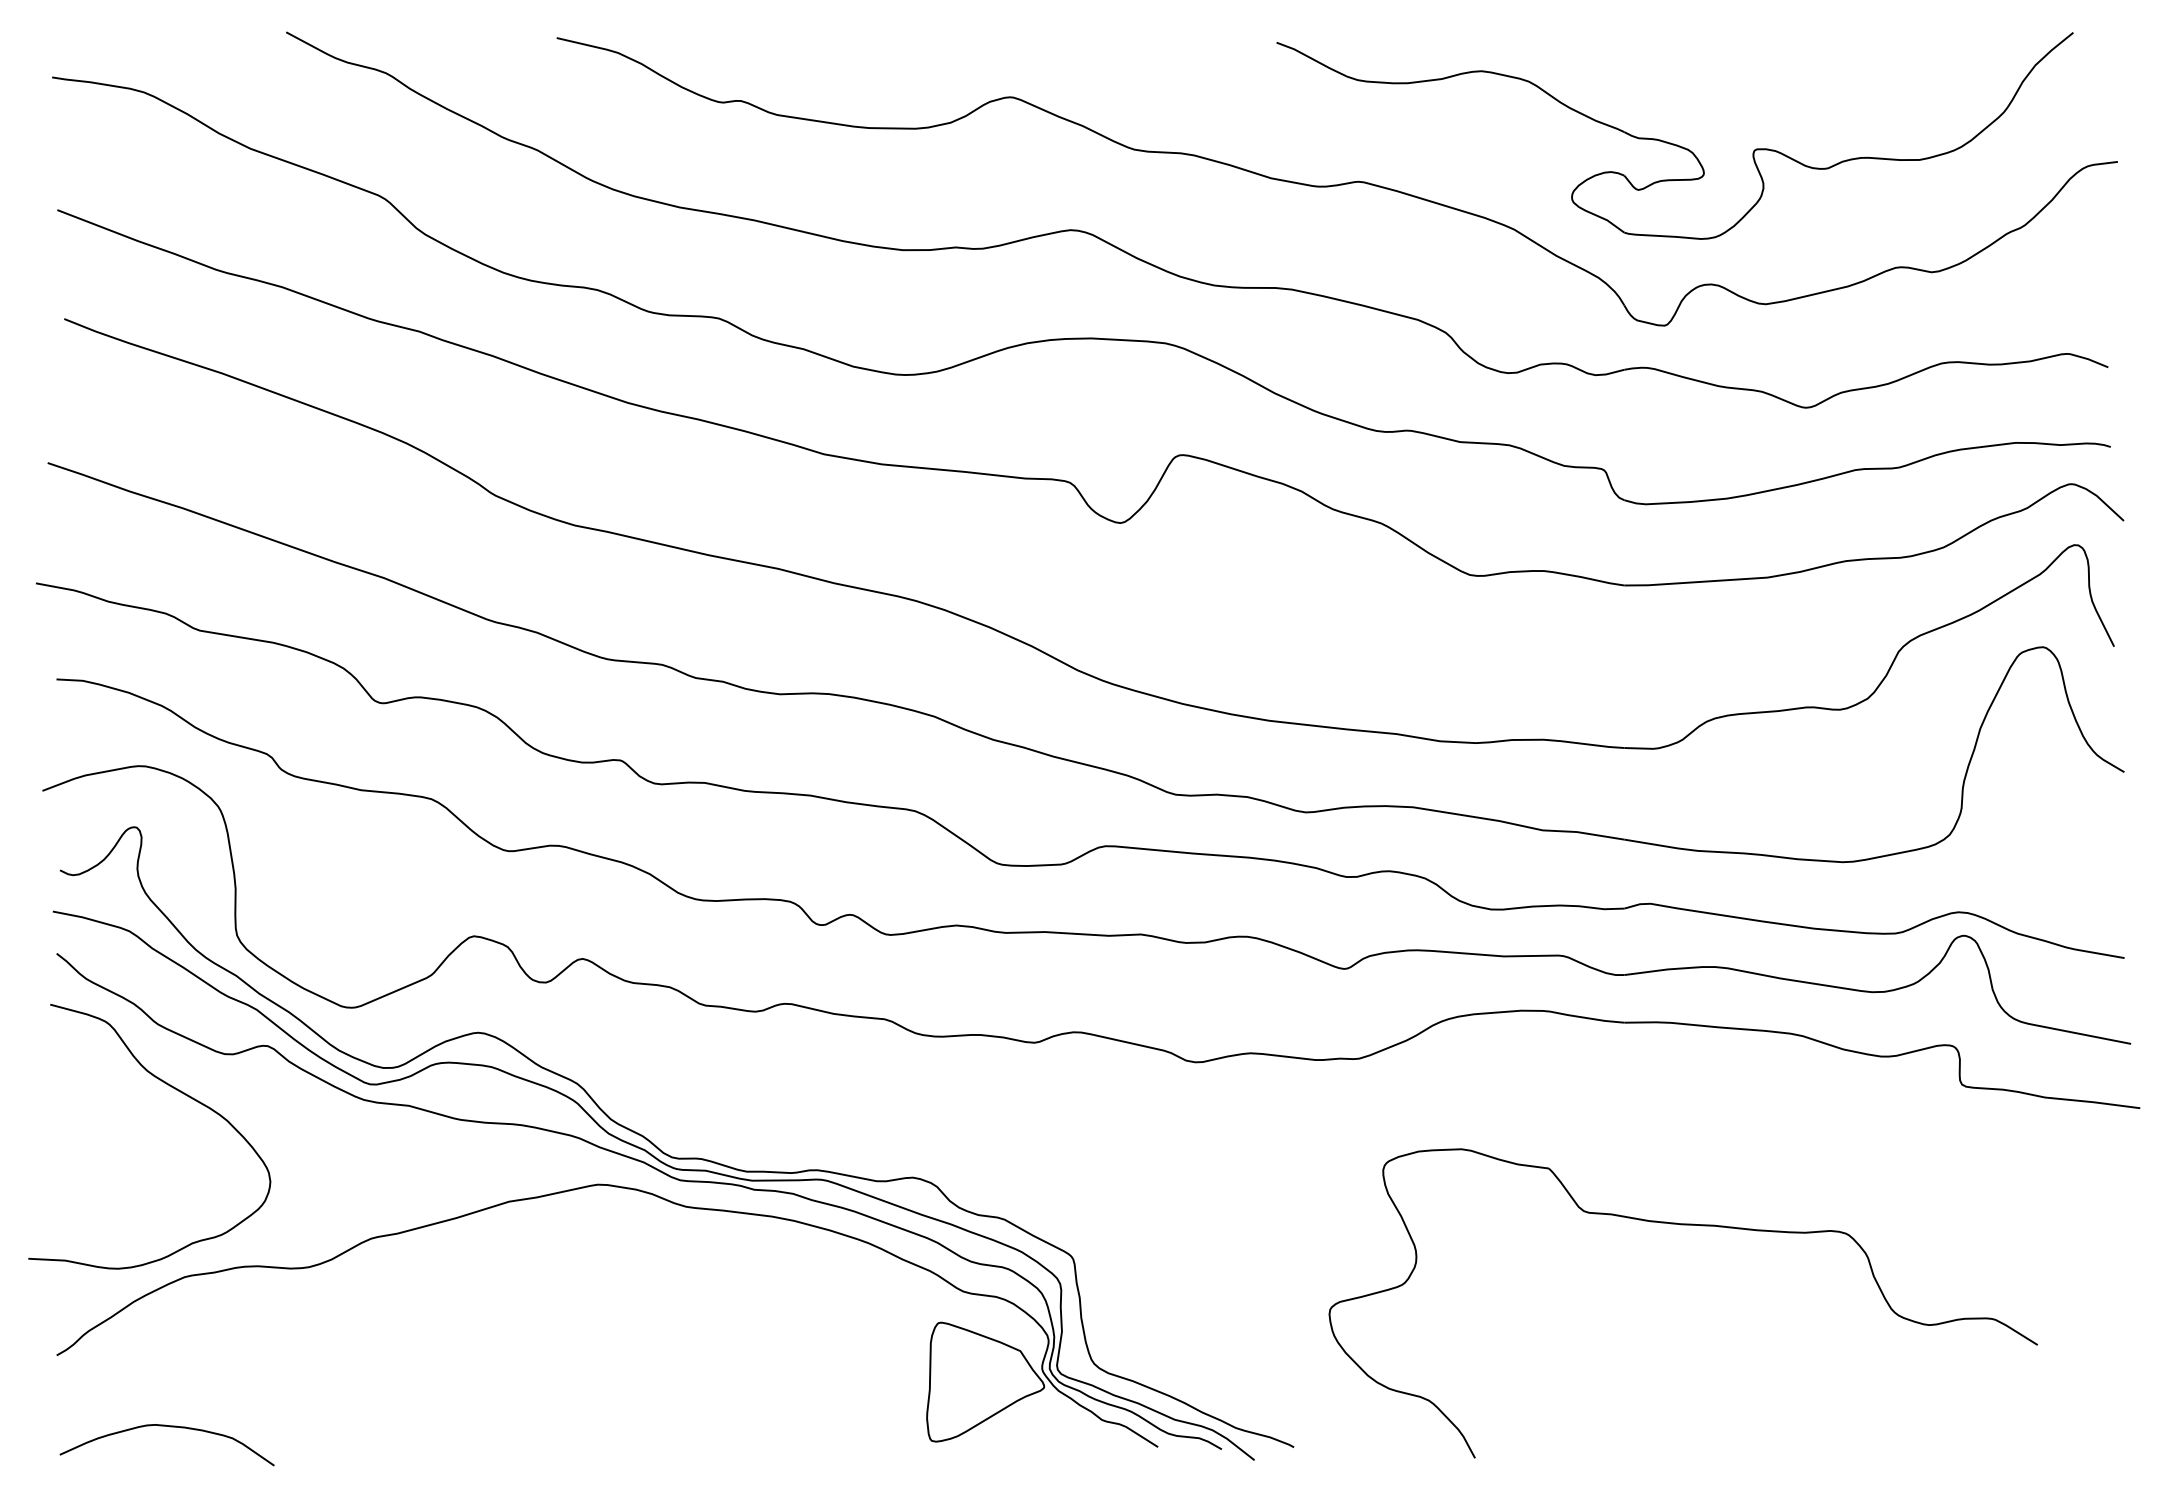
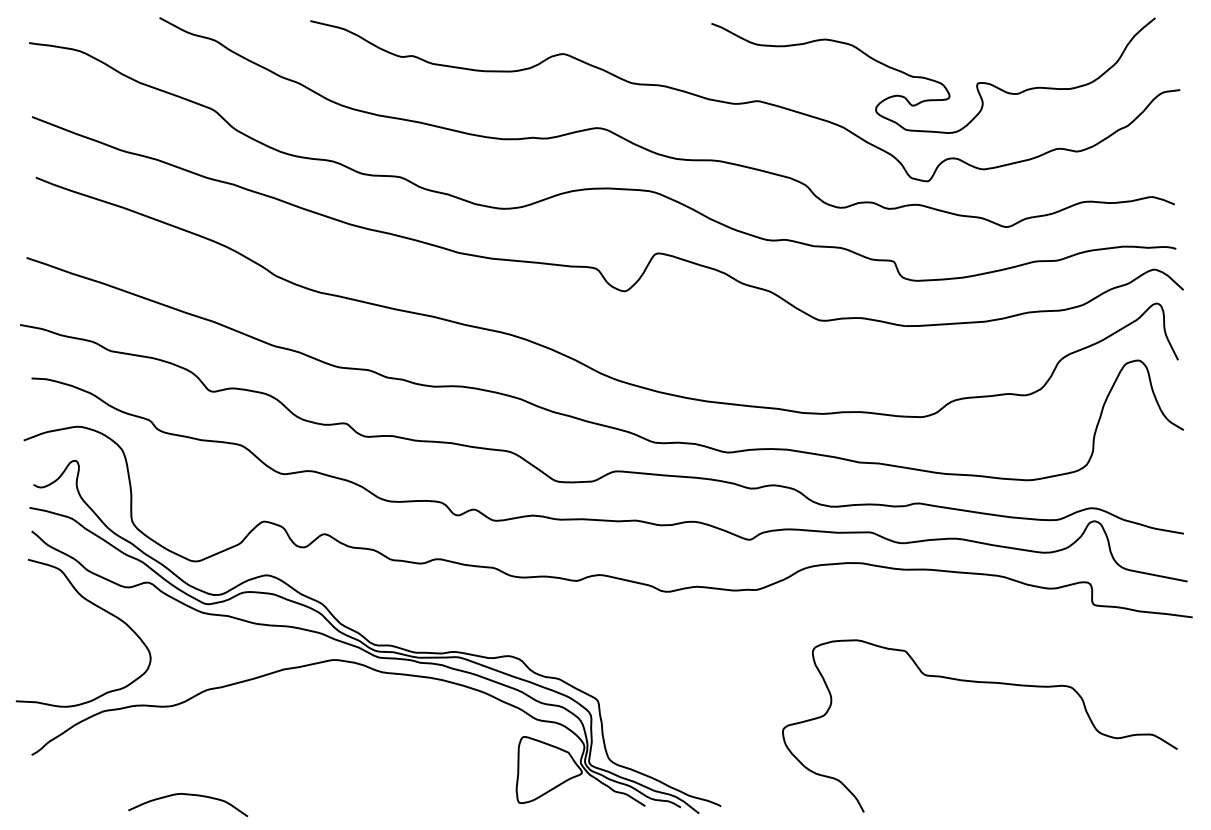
part: (1687, 1226) -> (982, 683), moved
curve: (167, 1427) -> (188, 795), moved

